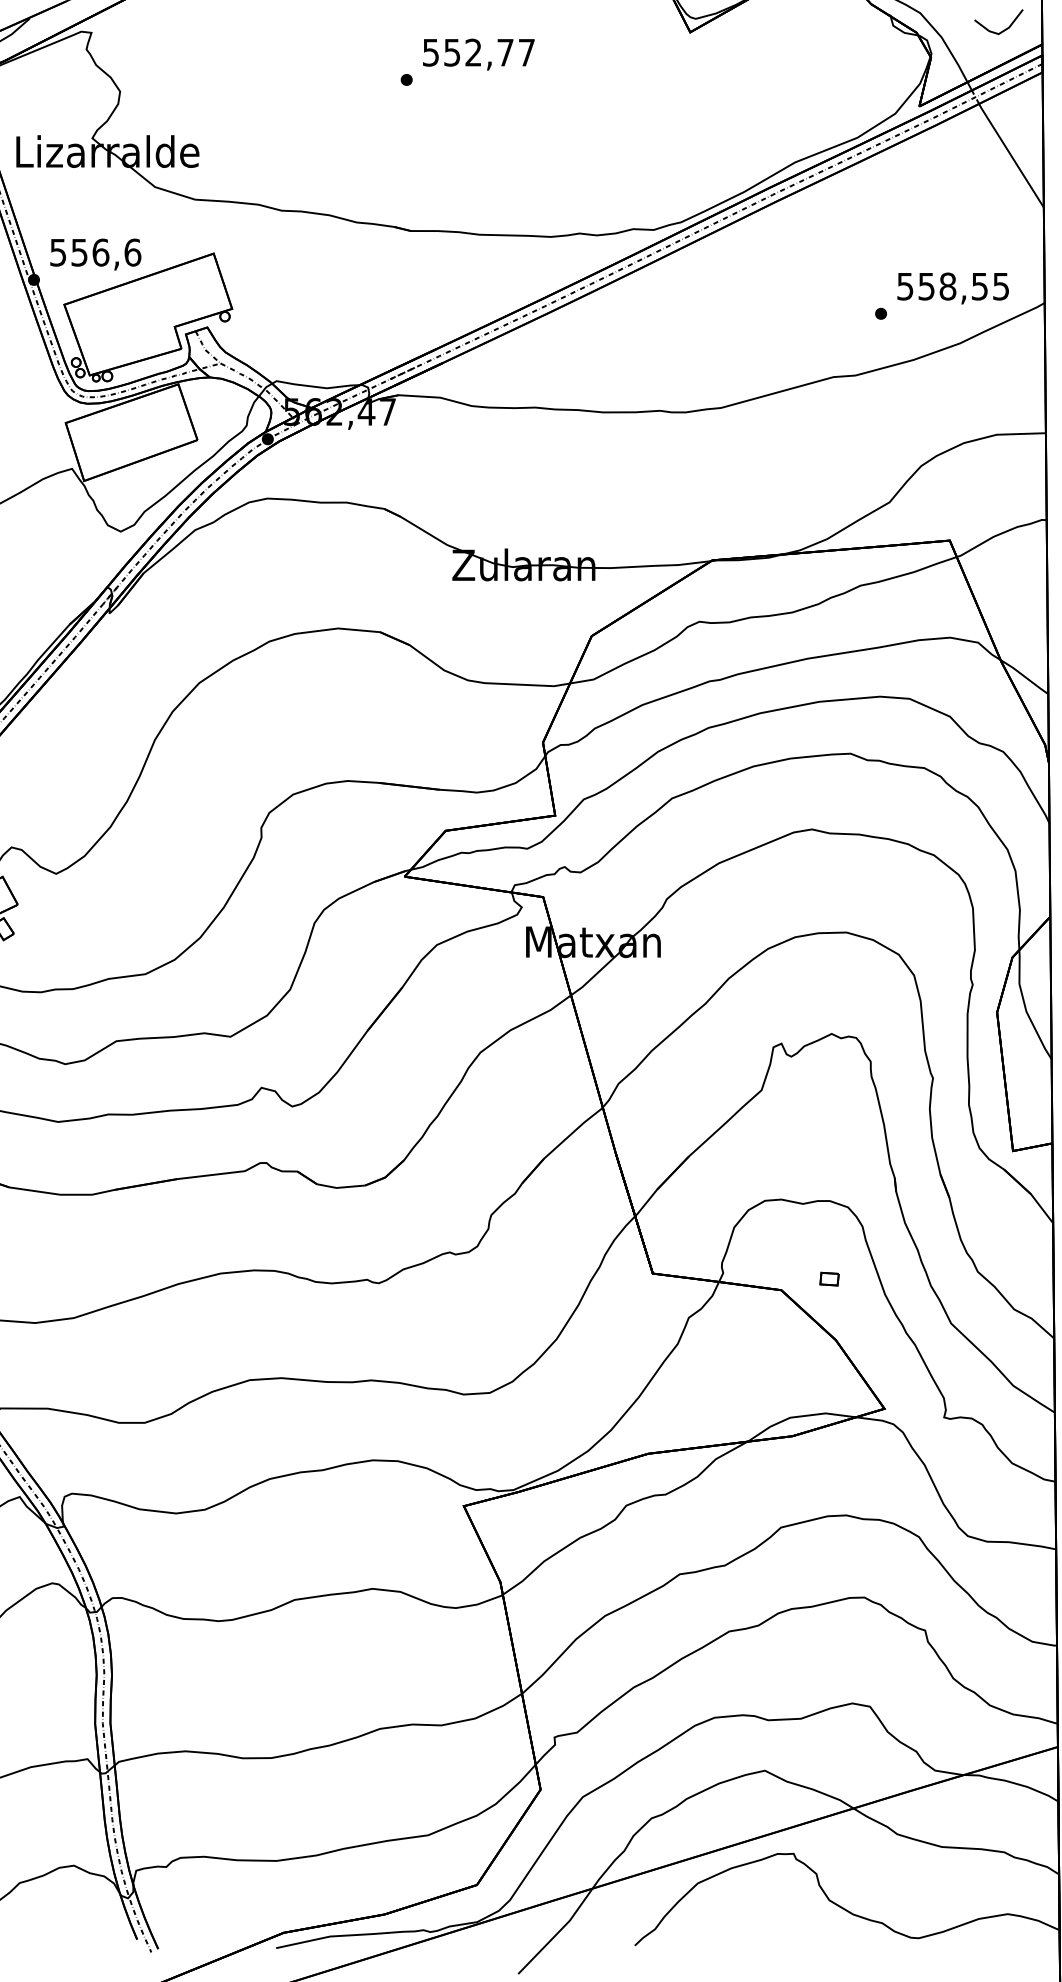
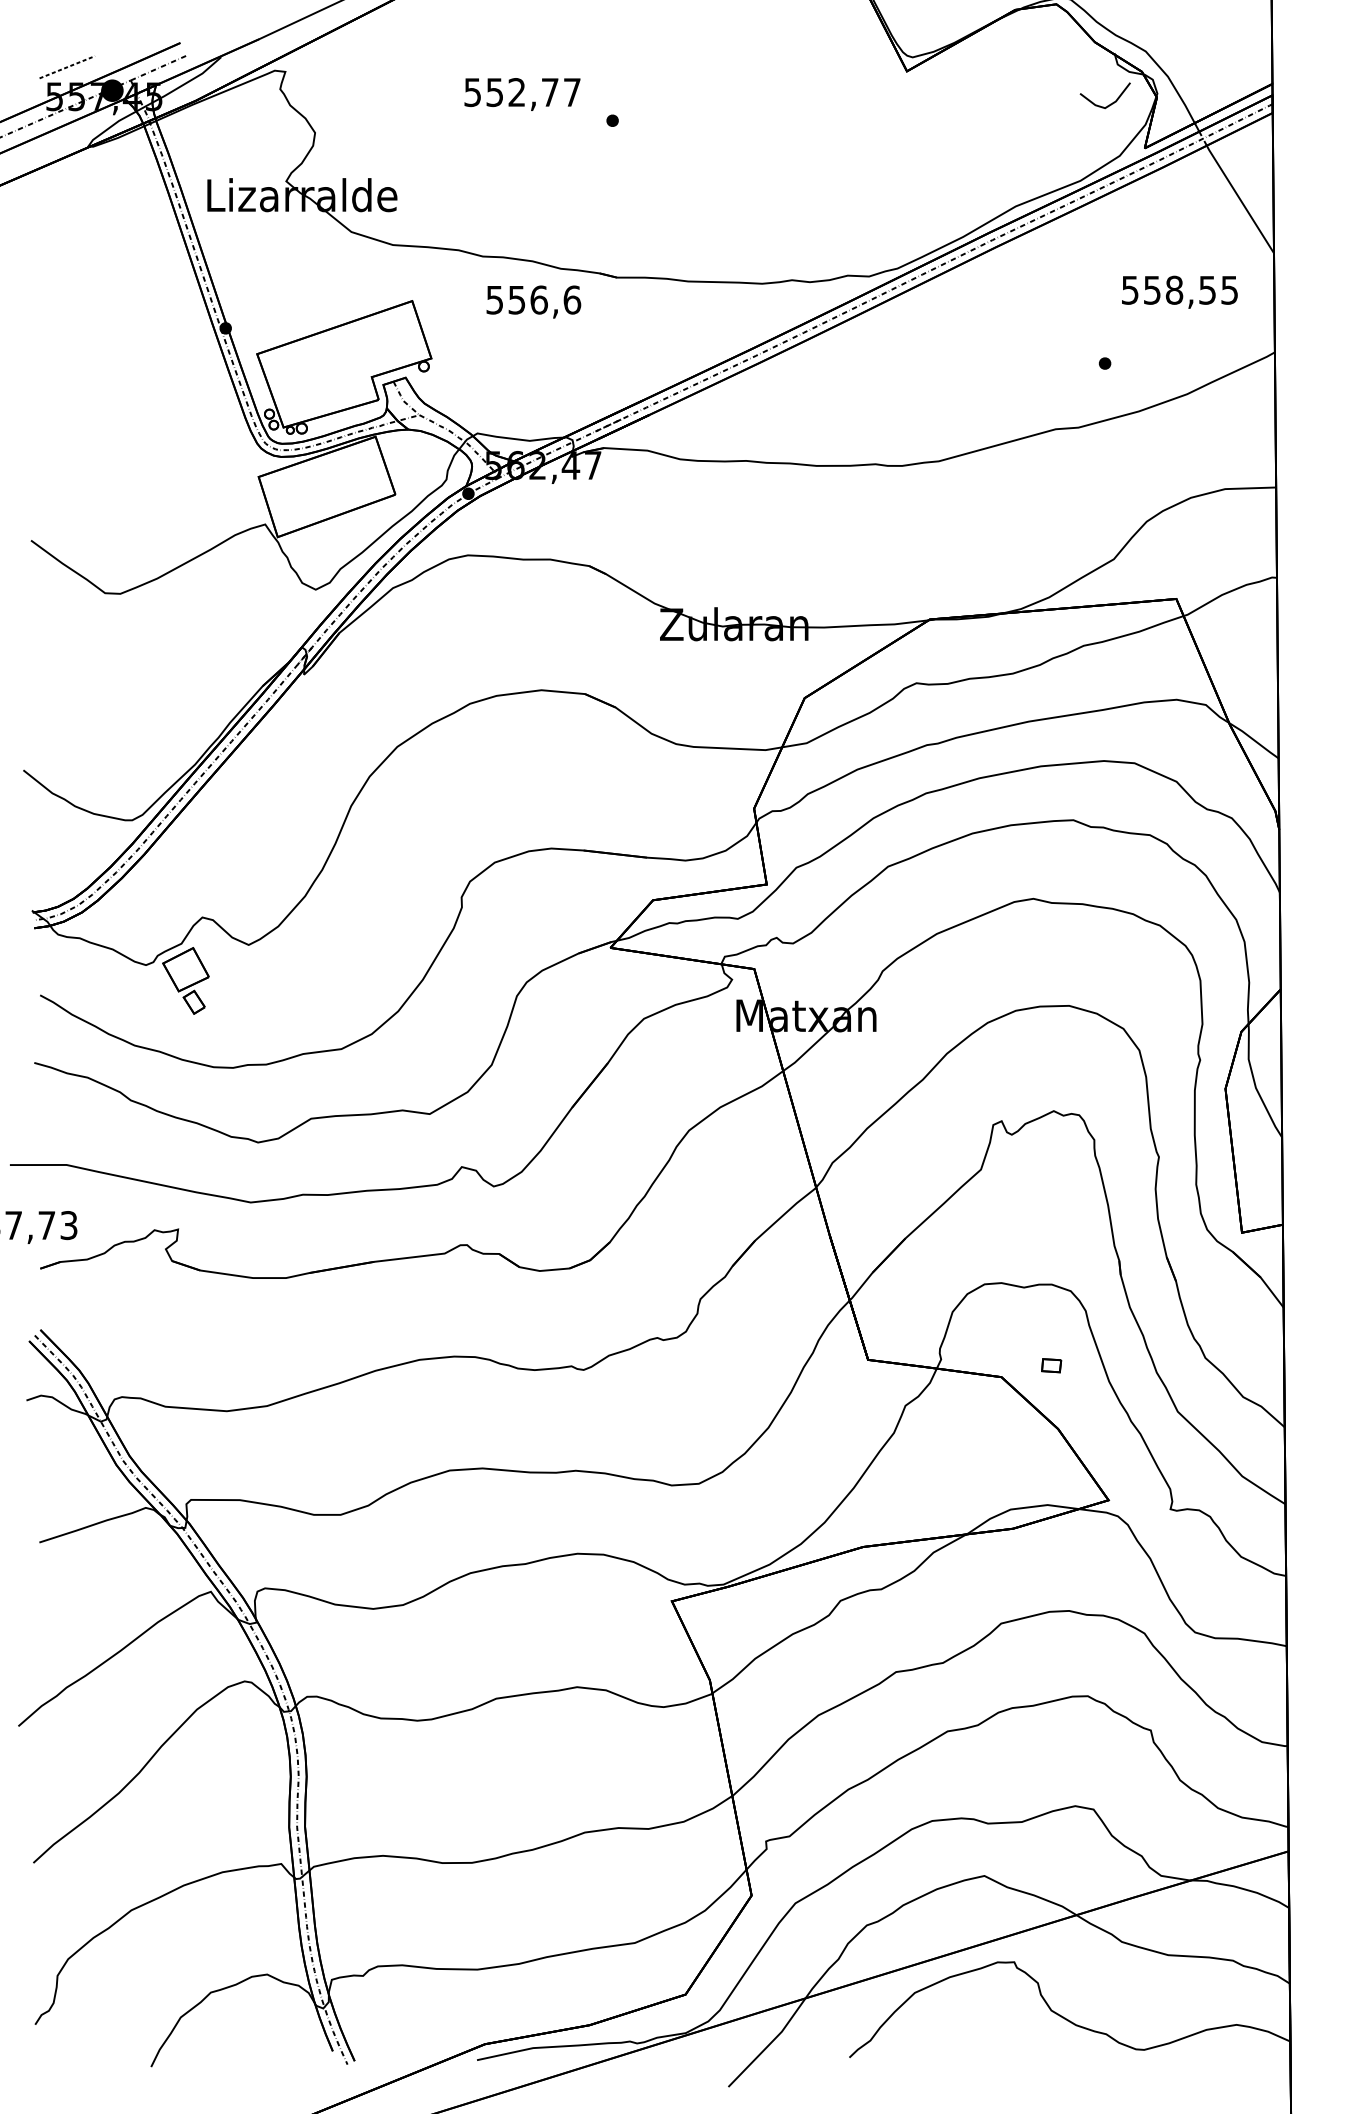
line: (1003, 29) -> (1110, 103), moved
text: (478, 54) -> (522, 94), moved
text: (95, 254) -> (533, 301), moved
text: (952, 287) -> (1179, 291), moved

